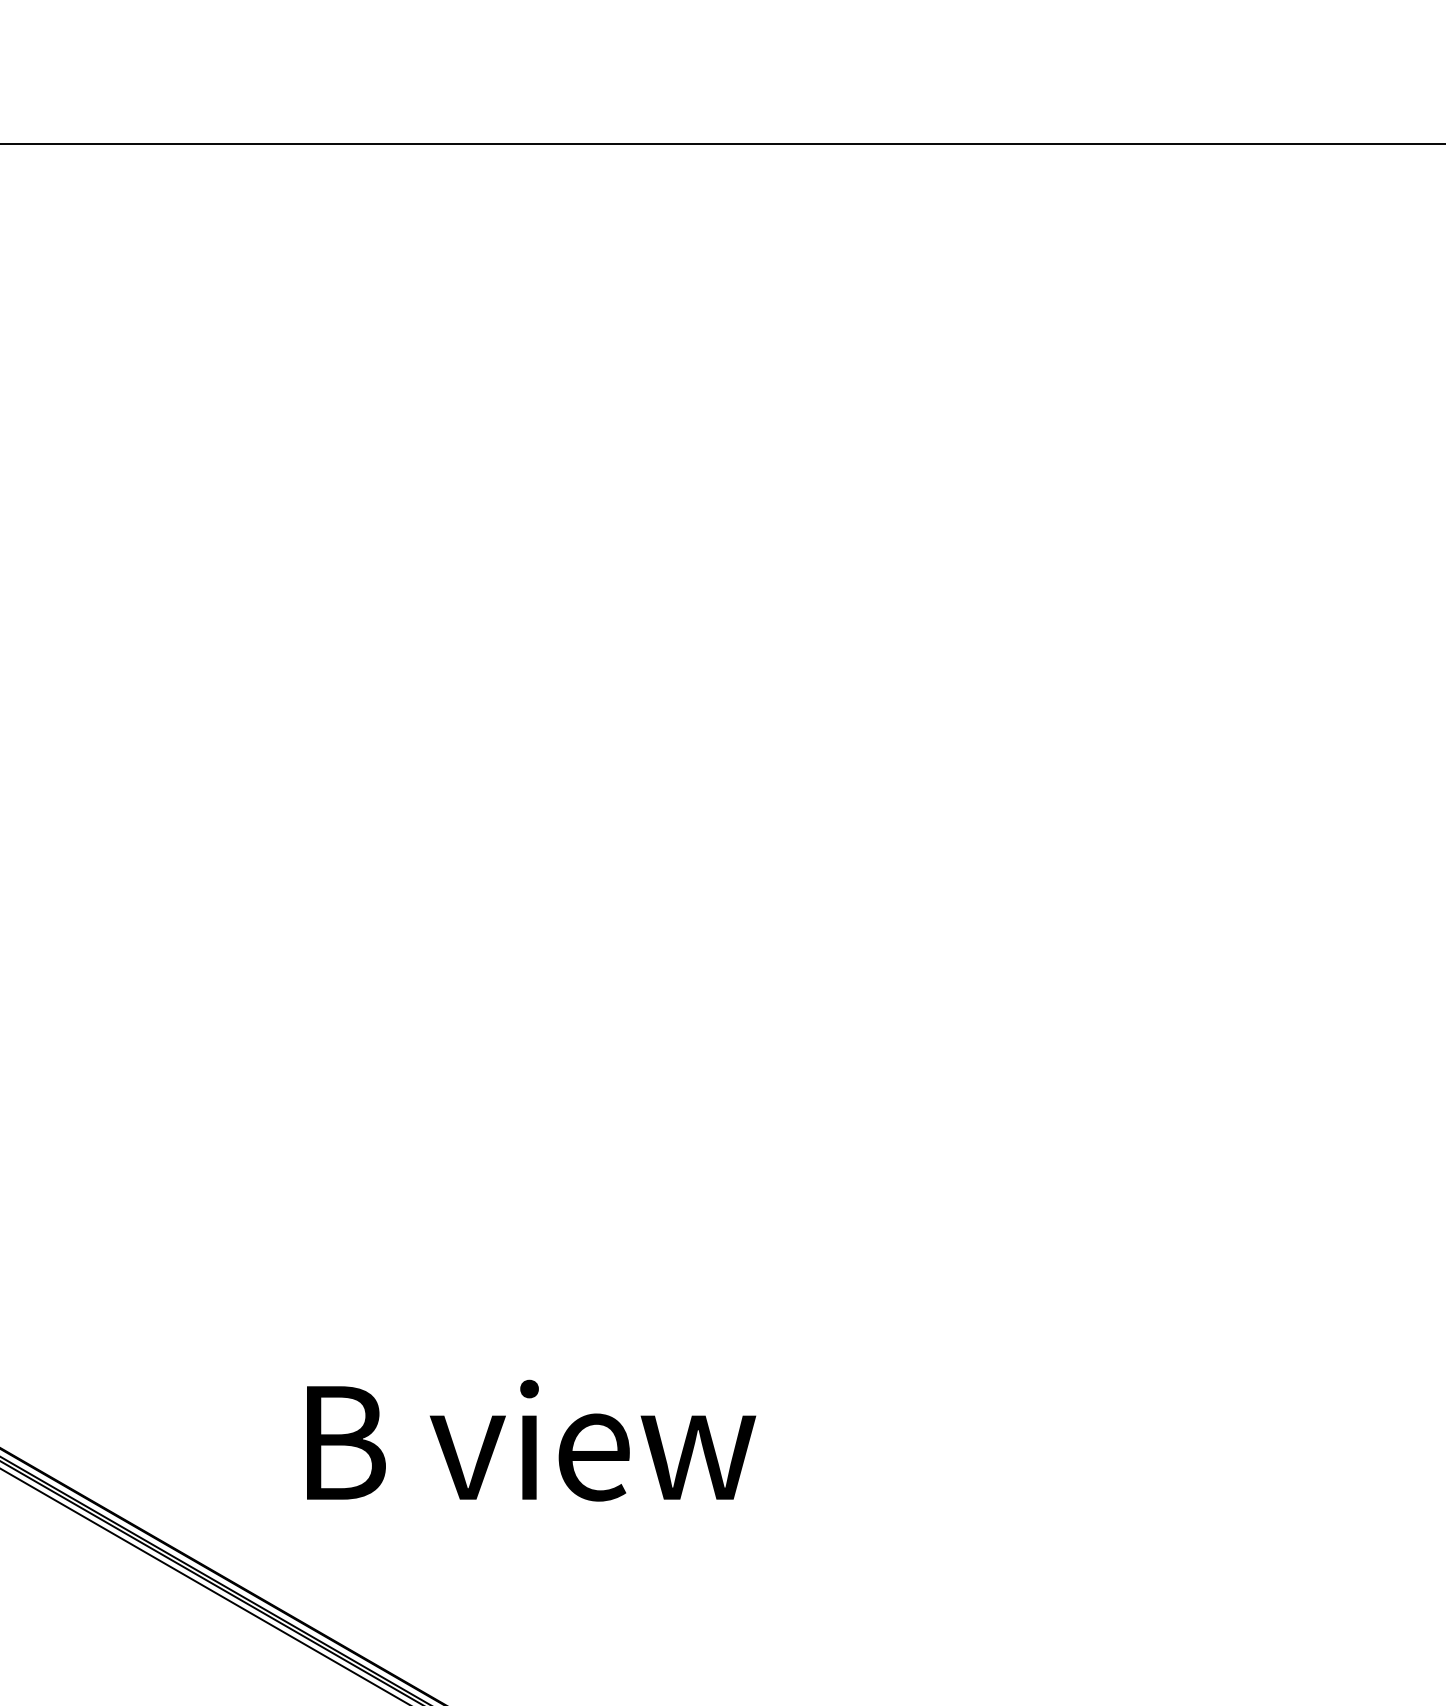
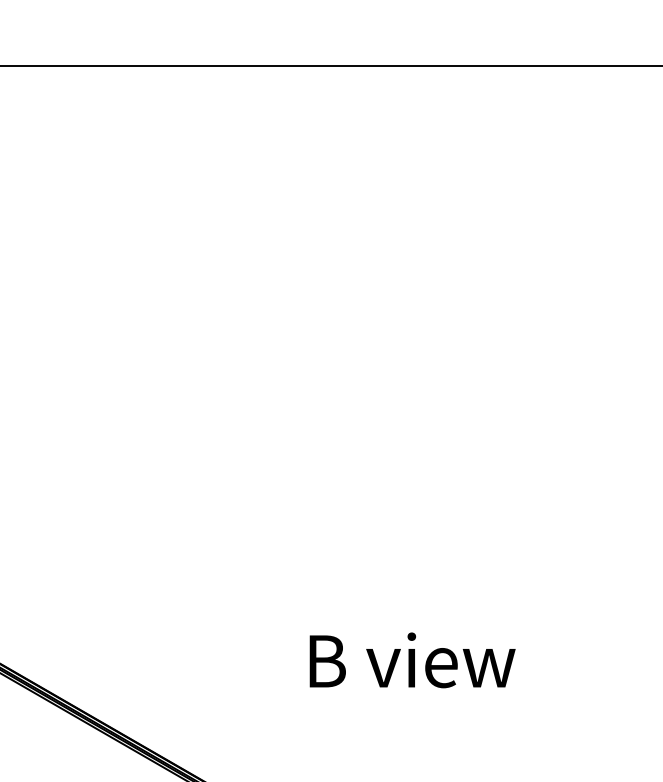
text: (531, 1440) -> (412, 660), moved

